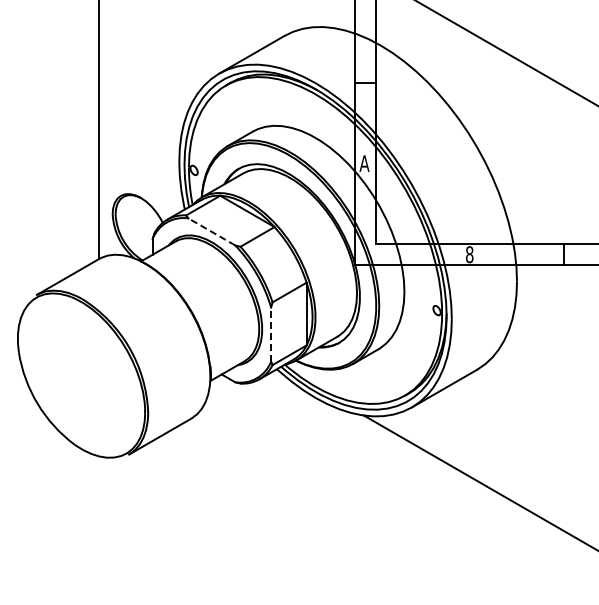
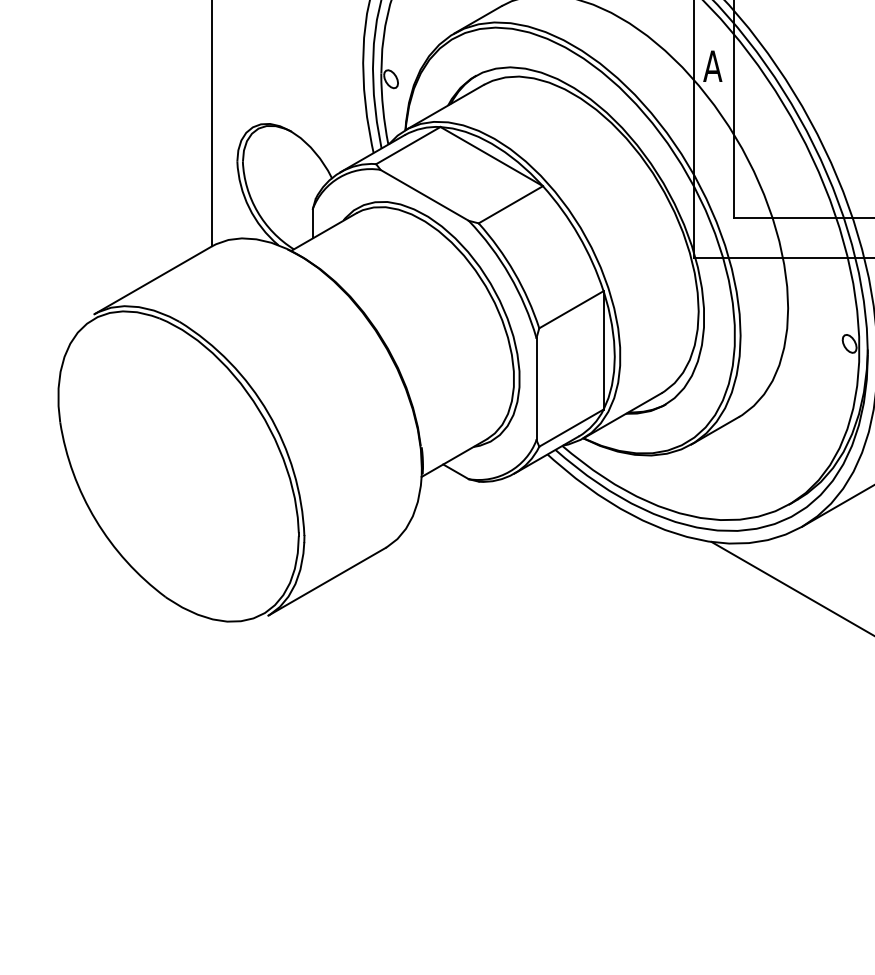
line: (211, 231) -> (423, 194), dashed -> solid
line: (271, 334) -> (537, 388), dashed -> solid

